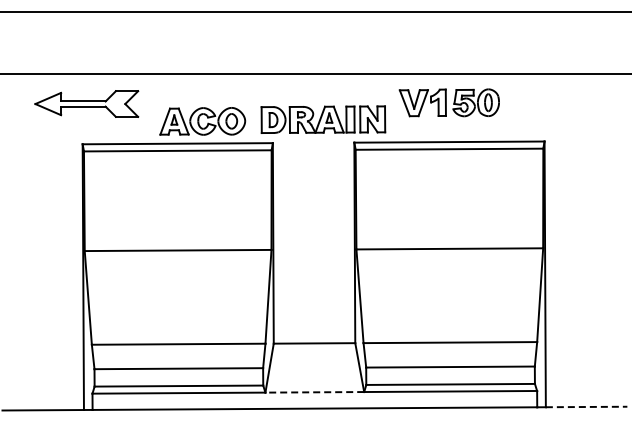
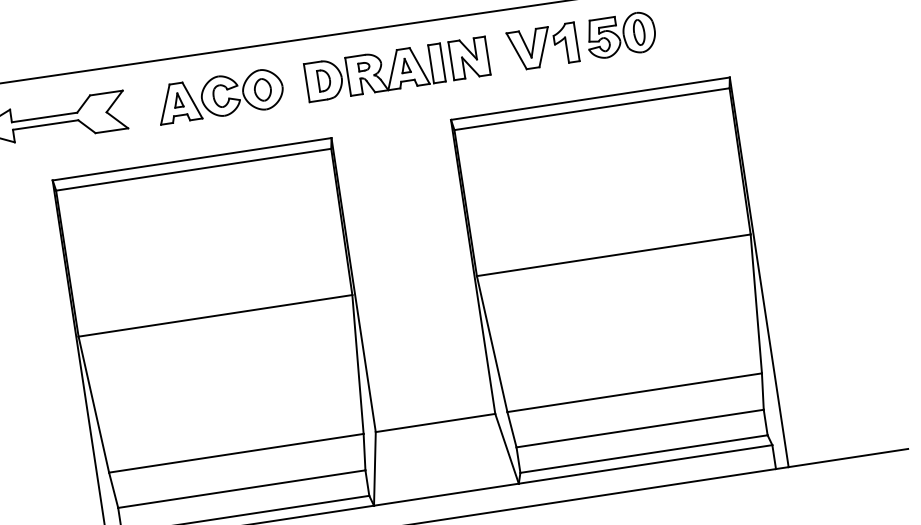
part: (323, 119) -> (397, 69), moved
part: (202, 121) -> (220, 96), moved
line: (314, 392) -> (446, 495), dashed -> solid
line: (586, 406) -> (848, 457), dashed -> solid

